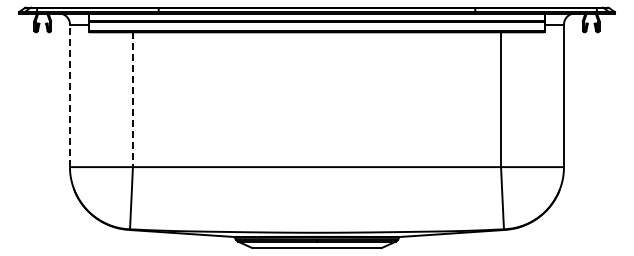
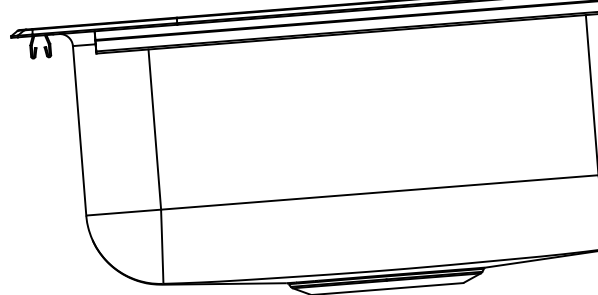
line: (69, 95) -> (79, 130), dashed -> solid
line: (132, 100) -> (154, 130), dashed -> solid

